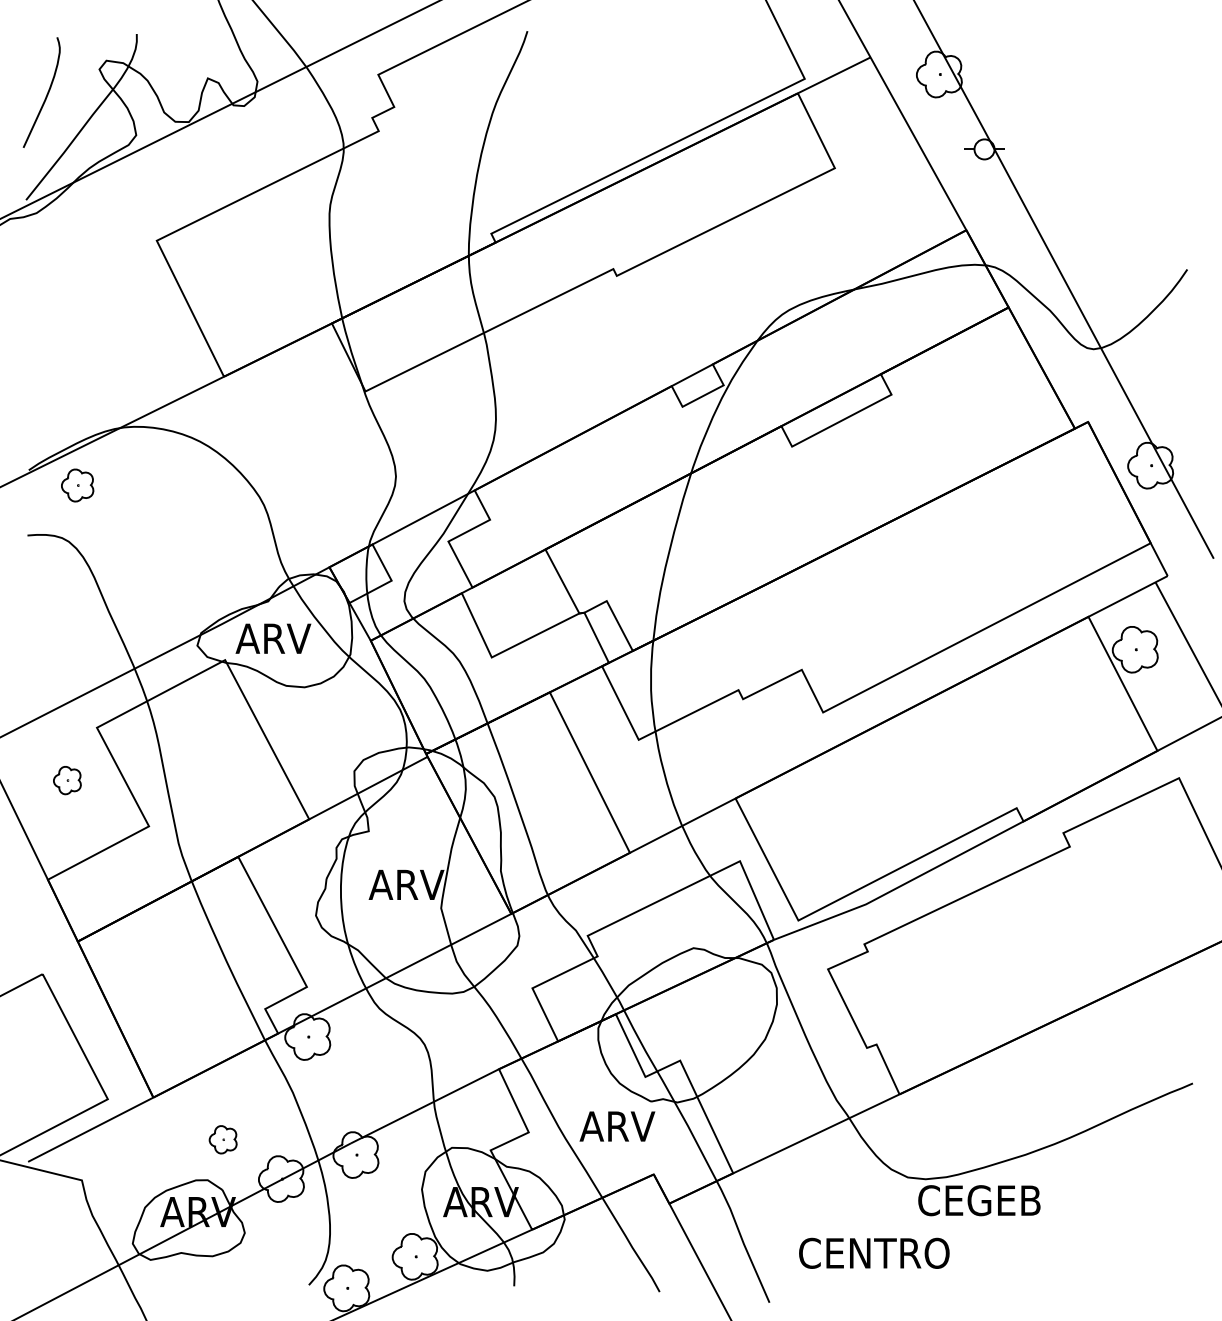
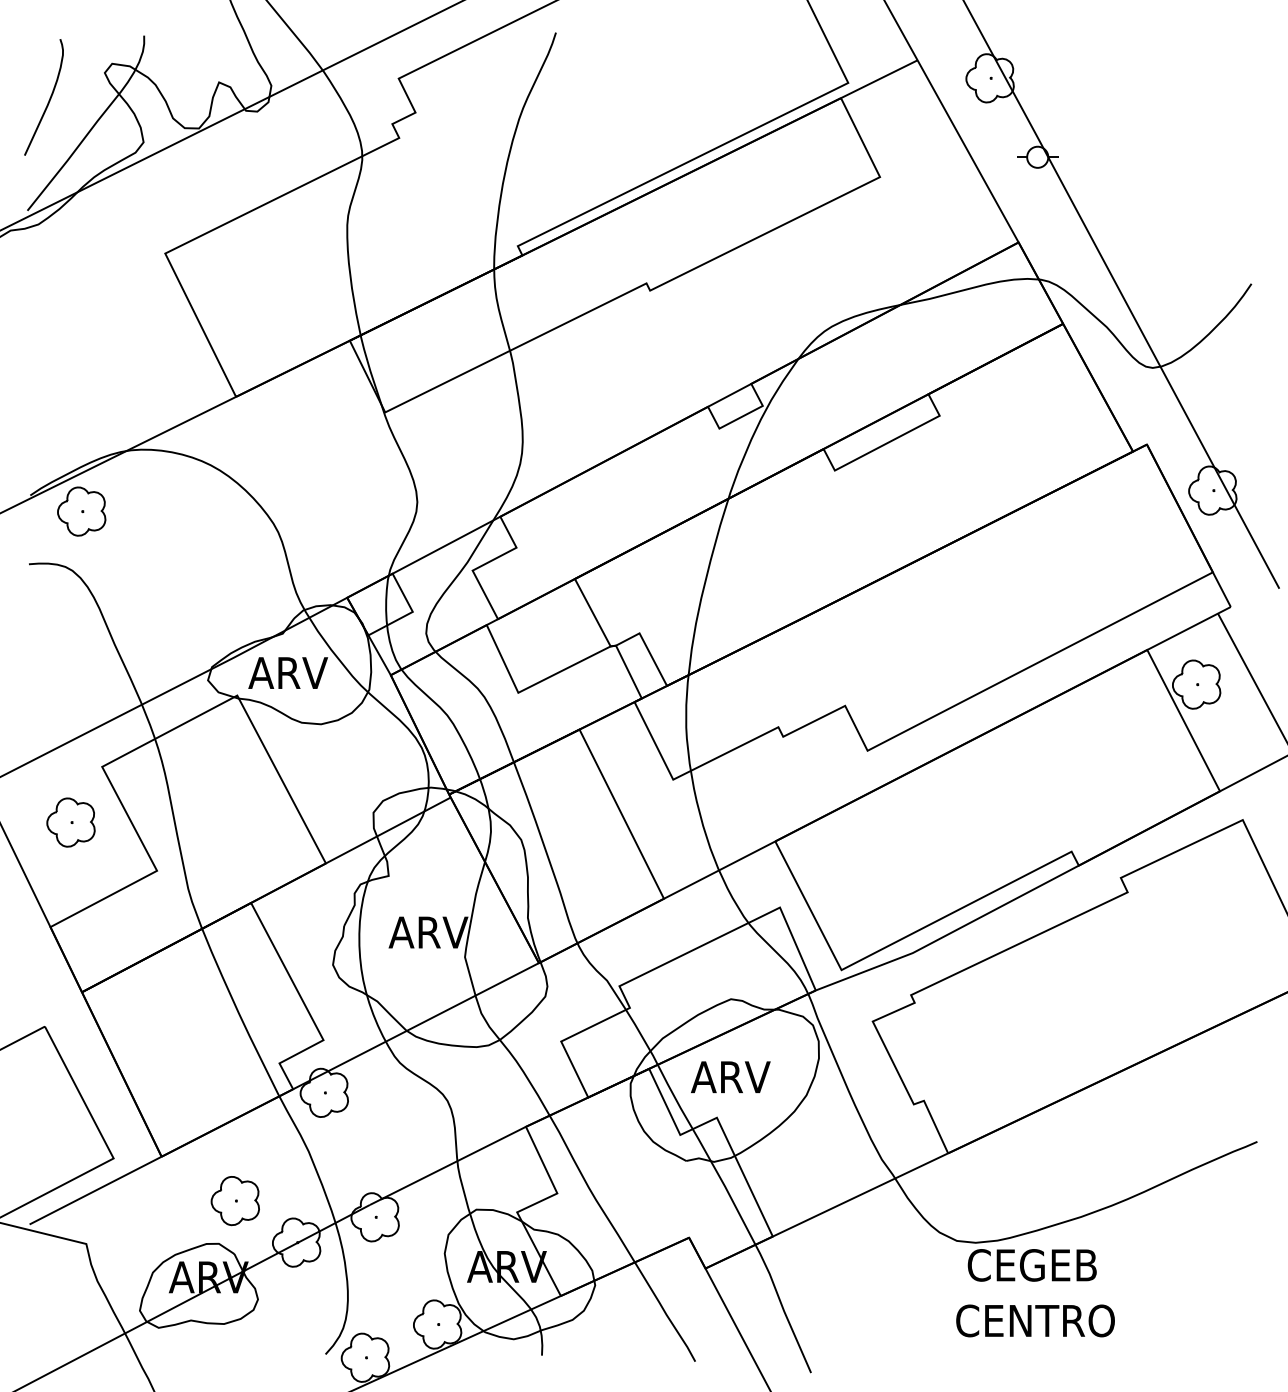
part: (77, 485) -> (81, 511), size x1.43
part: (66, 780) -> (70, 822), size x1.67
text: (617, 1126) -> (730, 1077), moved
part: (222, 1140) -> (234, 1201), size x1.67
text: (874, 1252) -> (1035, 1320), moved

